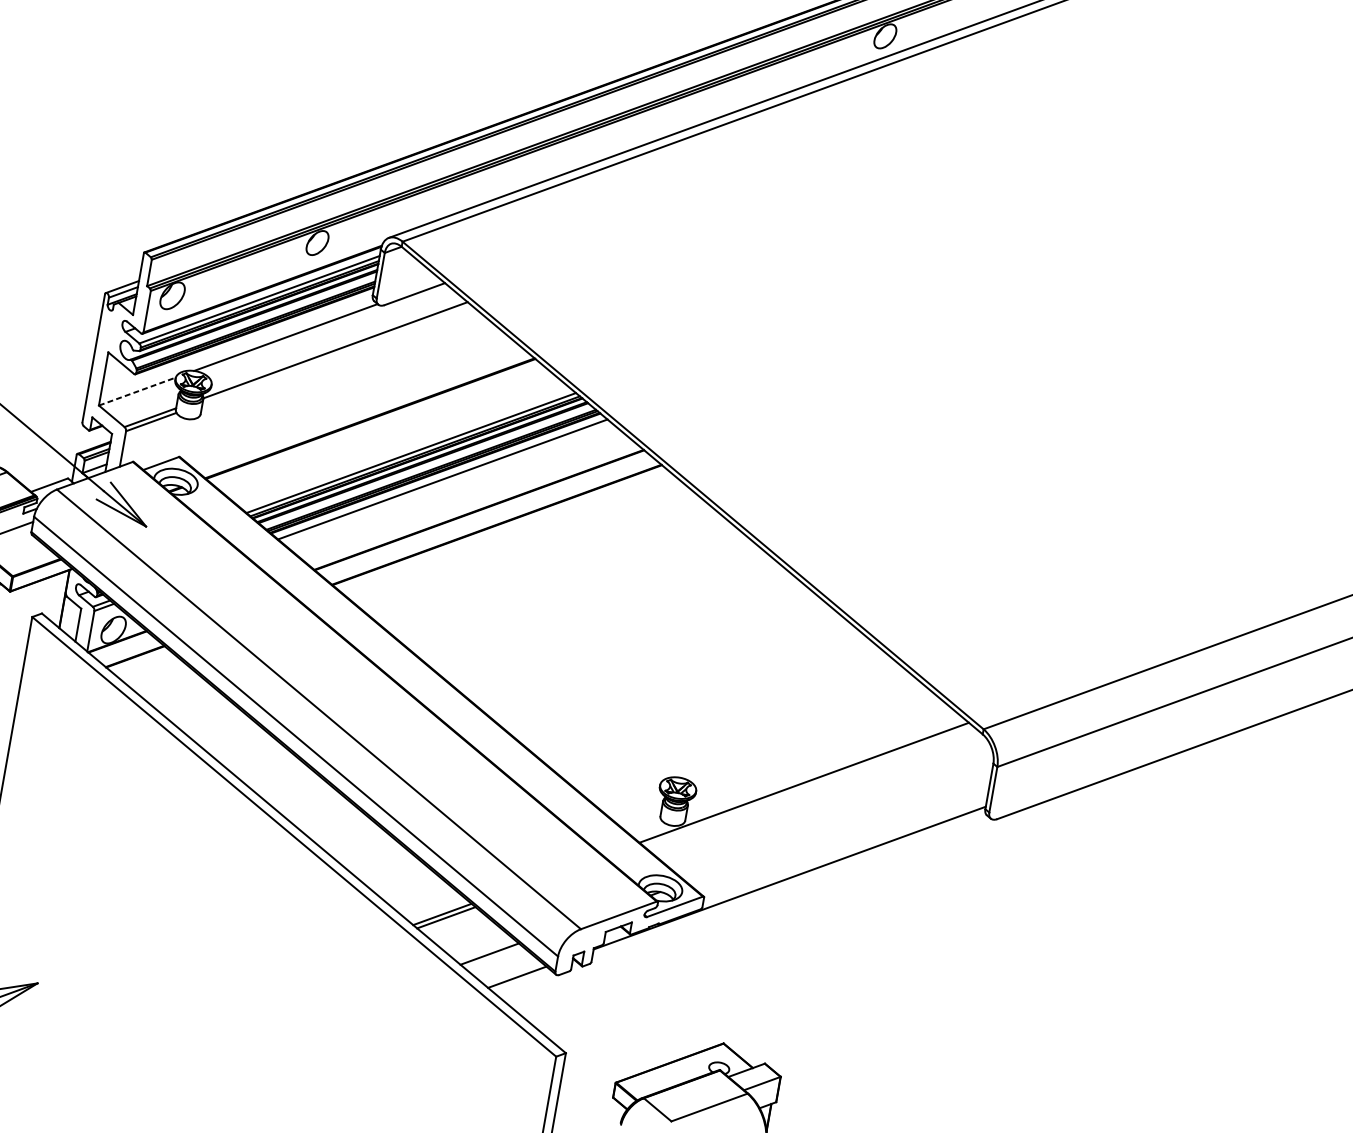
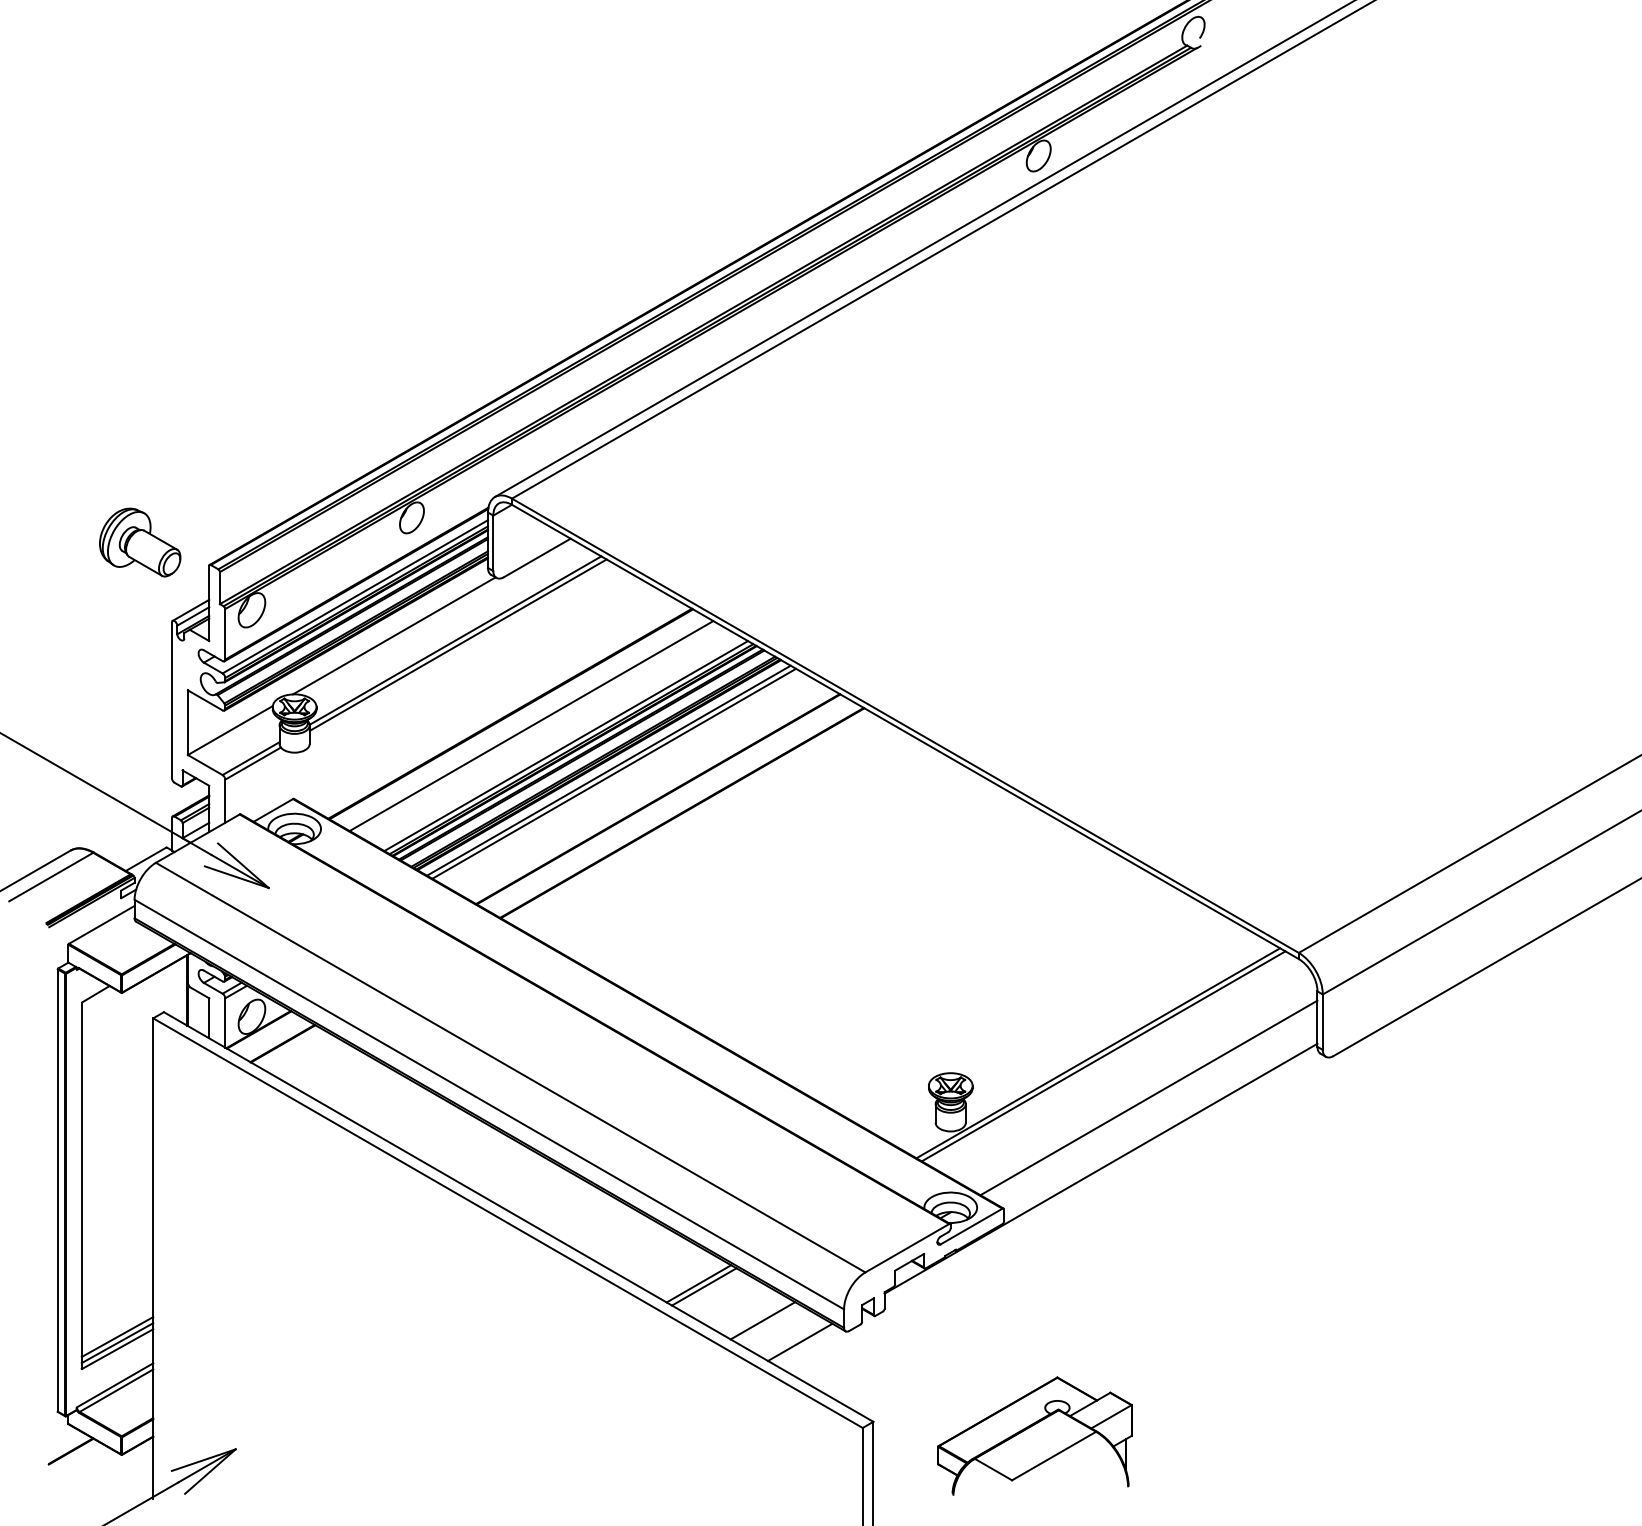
part: (90, 223) -> (140, 542), added
line: (336, 353) -> (457, 644), added
line: (137, 391) -> (230, 730), dashed -> solid
line: (385, 431) -> (531, 726), added
line: (447, 482) -> (614, 773), added
line: (808, 786) -> (1103, 1056), added
line: (839, 826) -> (1148, 1097), added

